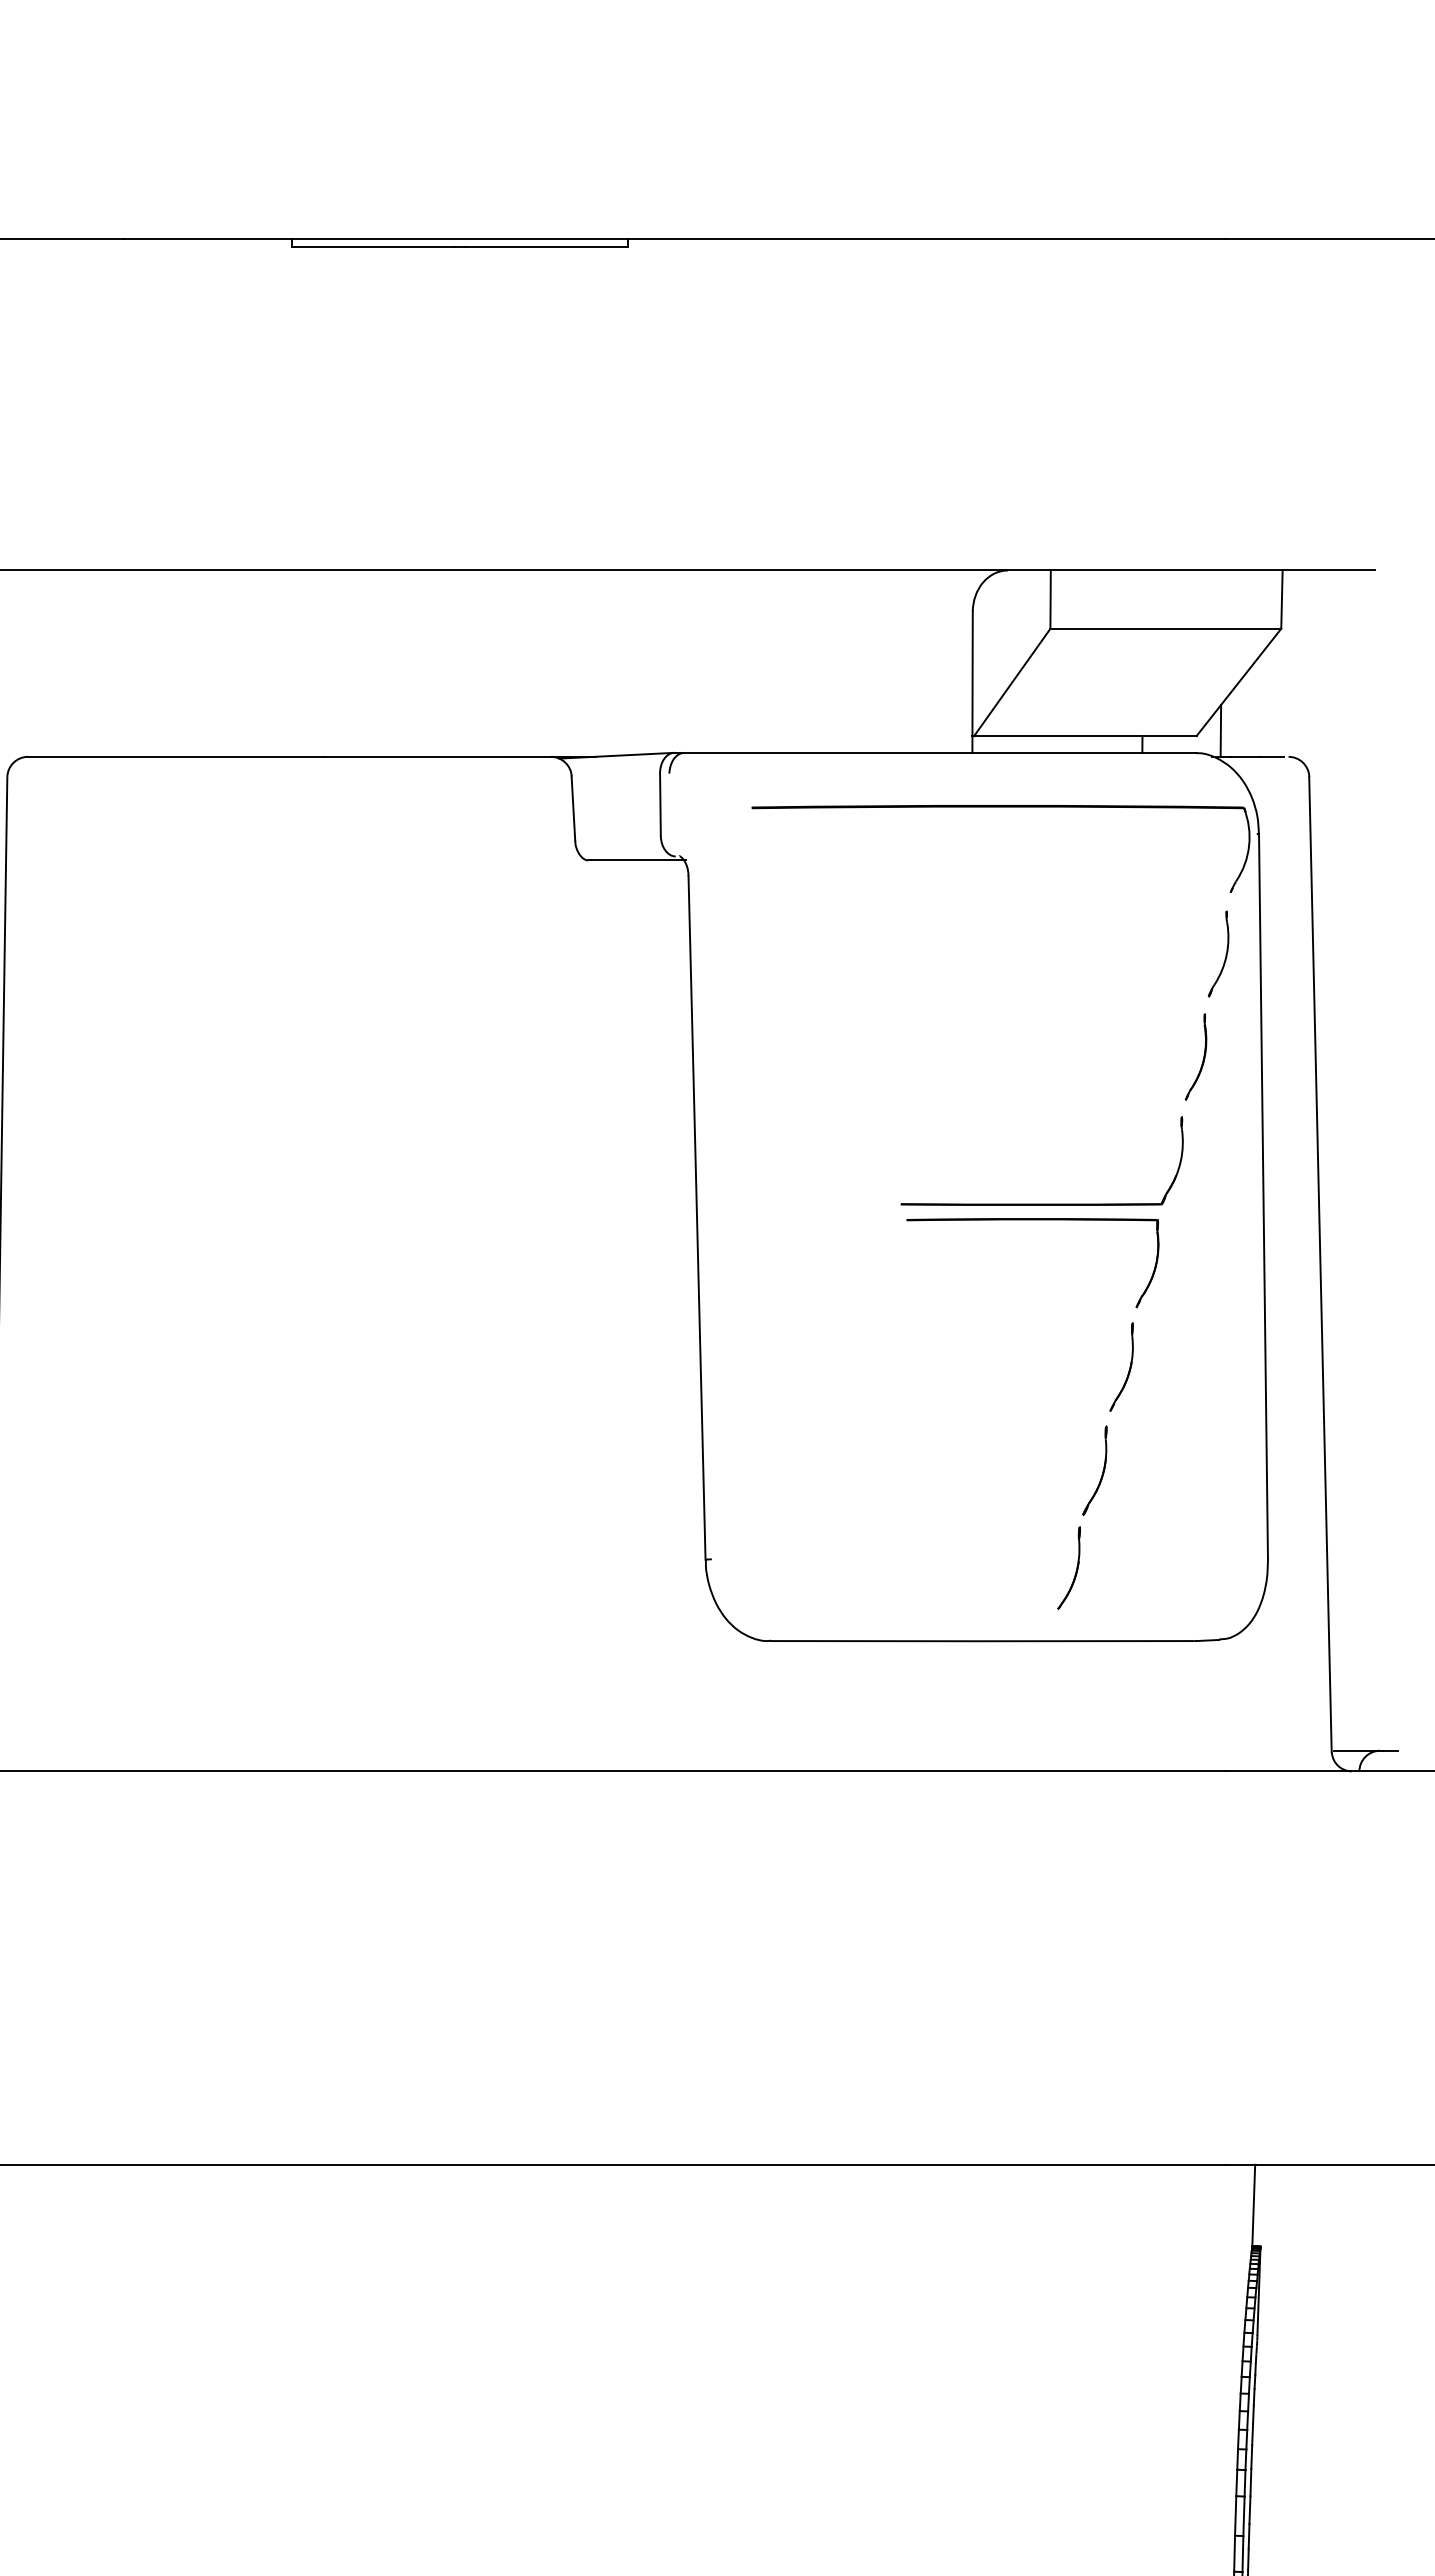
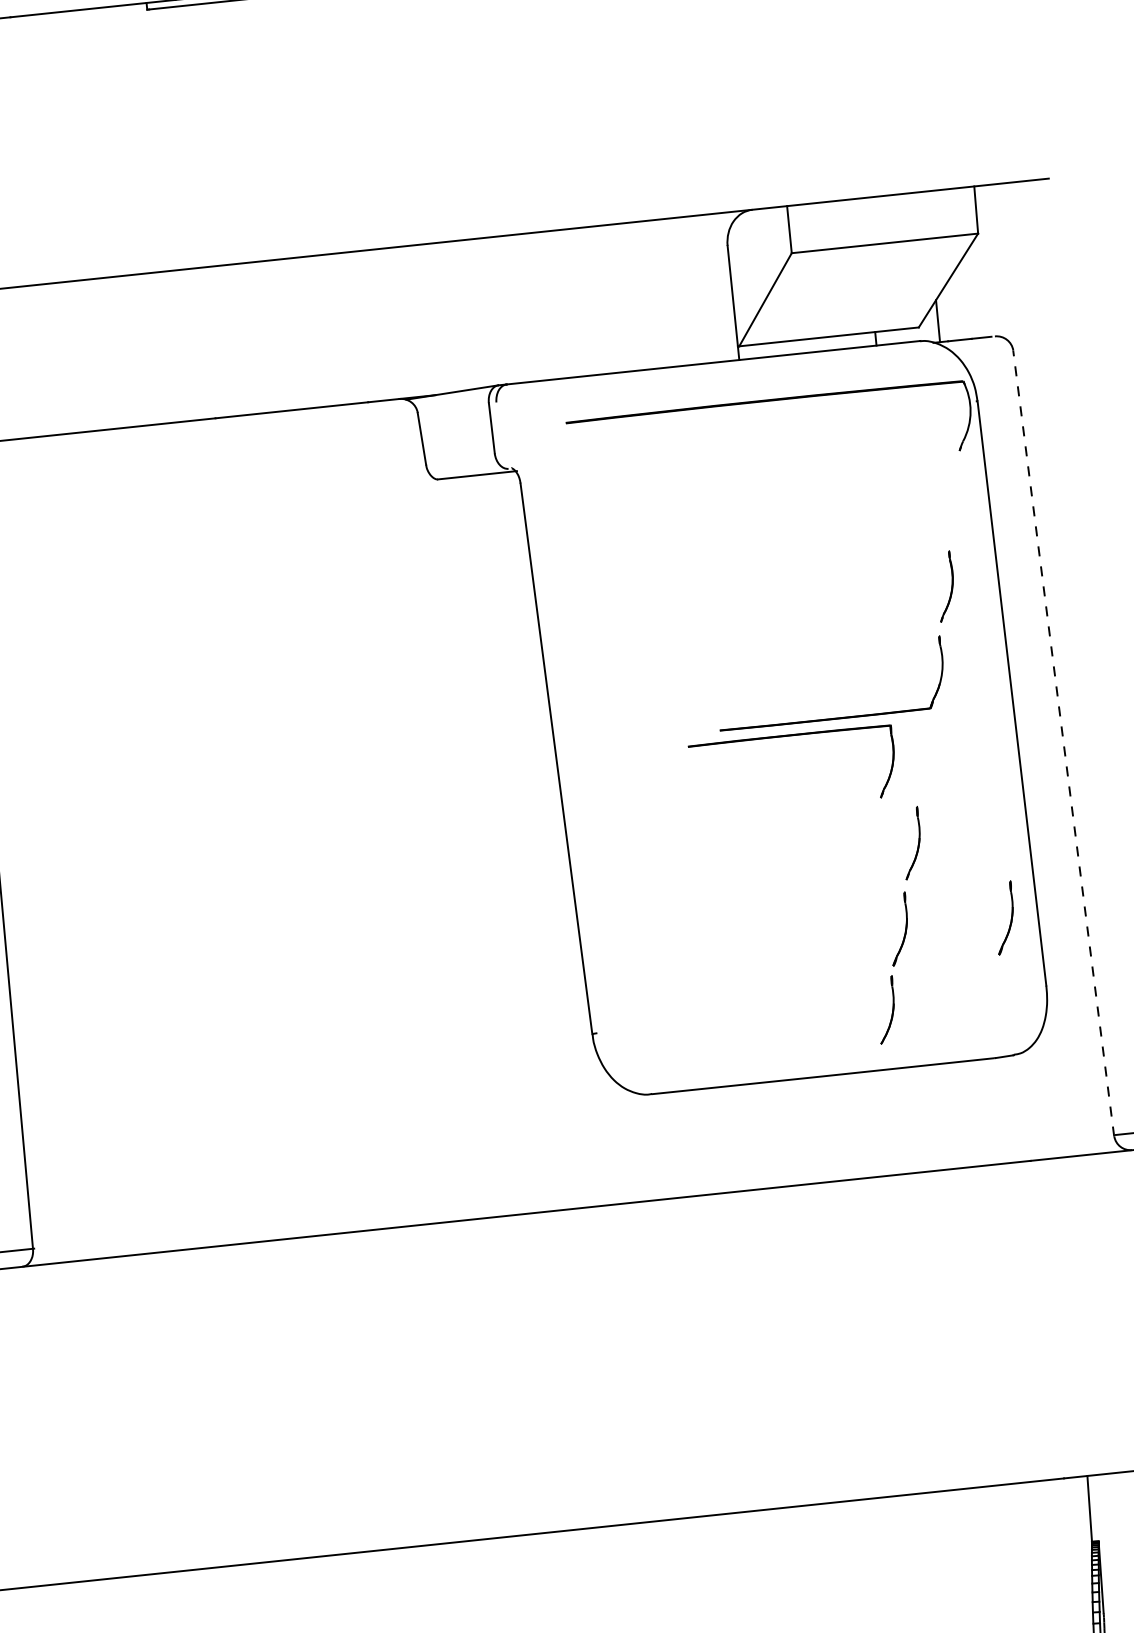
part: (1225, 954) -> (960, 501), removed
part: (1032, 1220) -> (789, 736), moved
line: (1320, 1264) -> (1063, 743), solid -> dashed
part: (1233, 1470) -> (1010, 917), added

